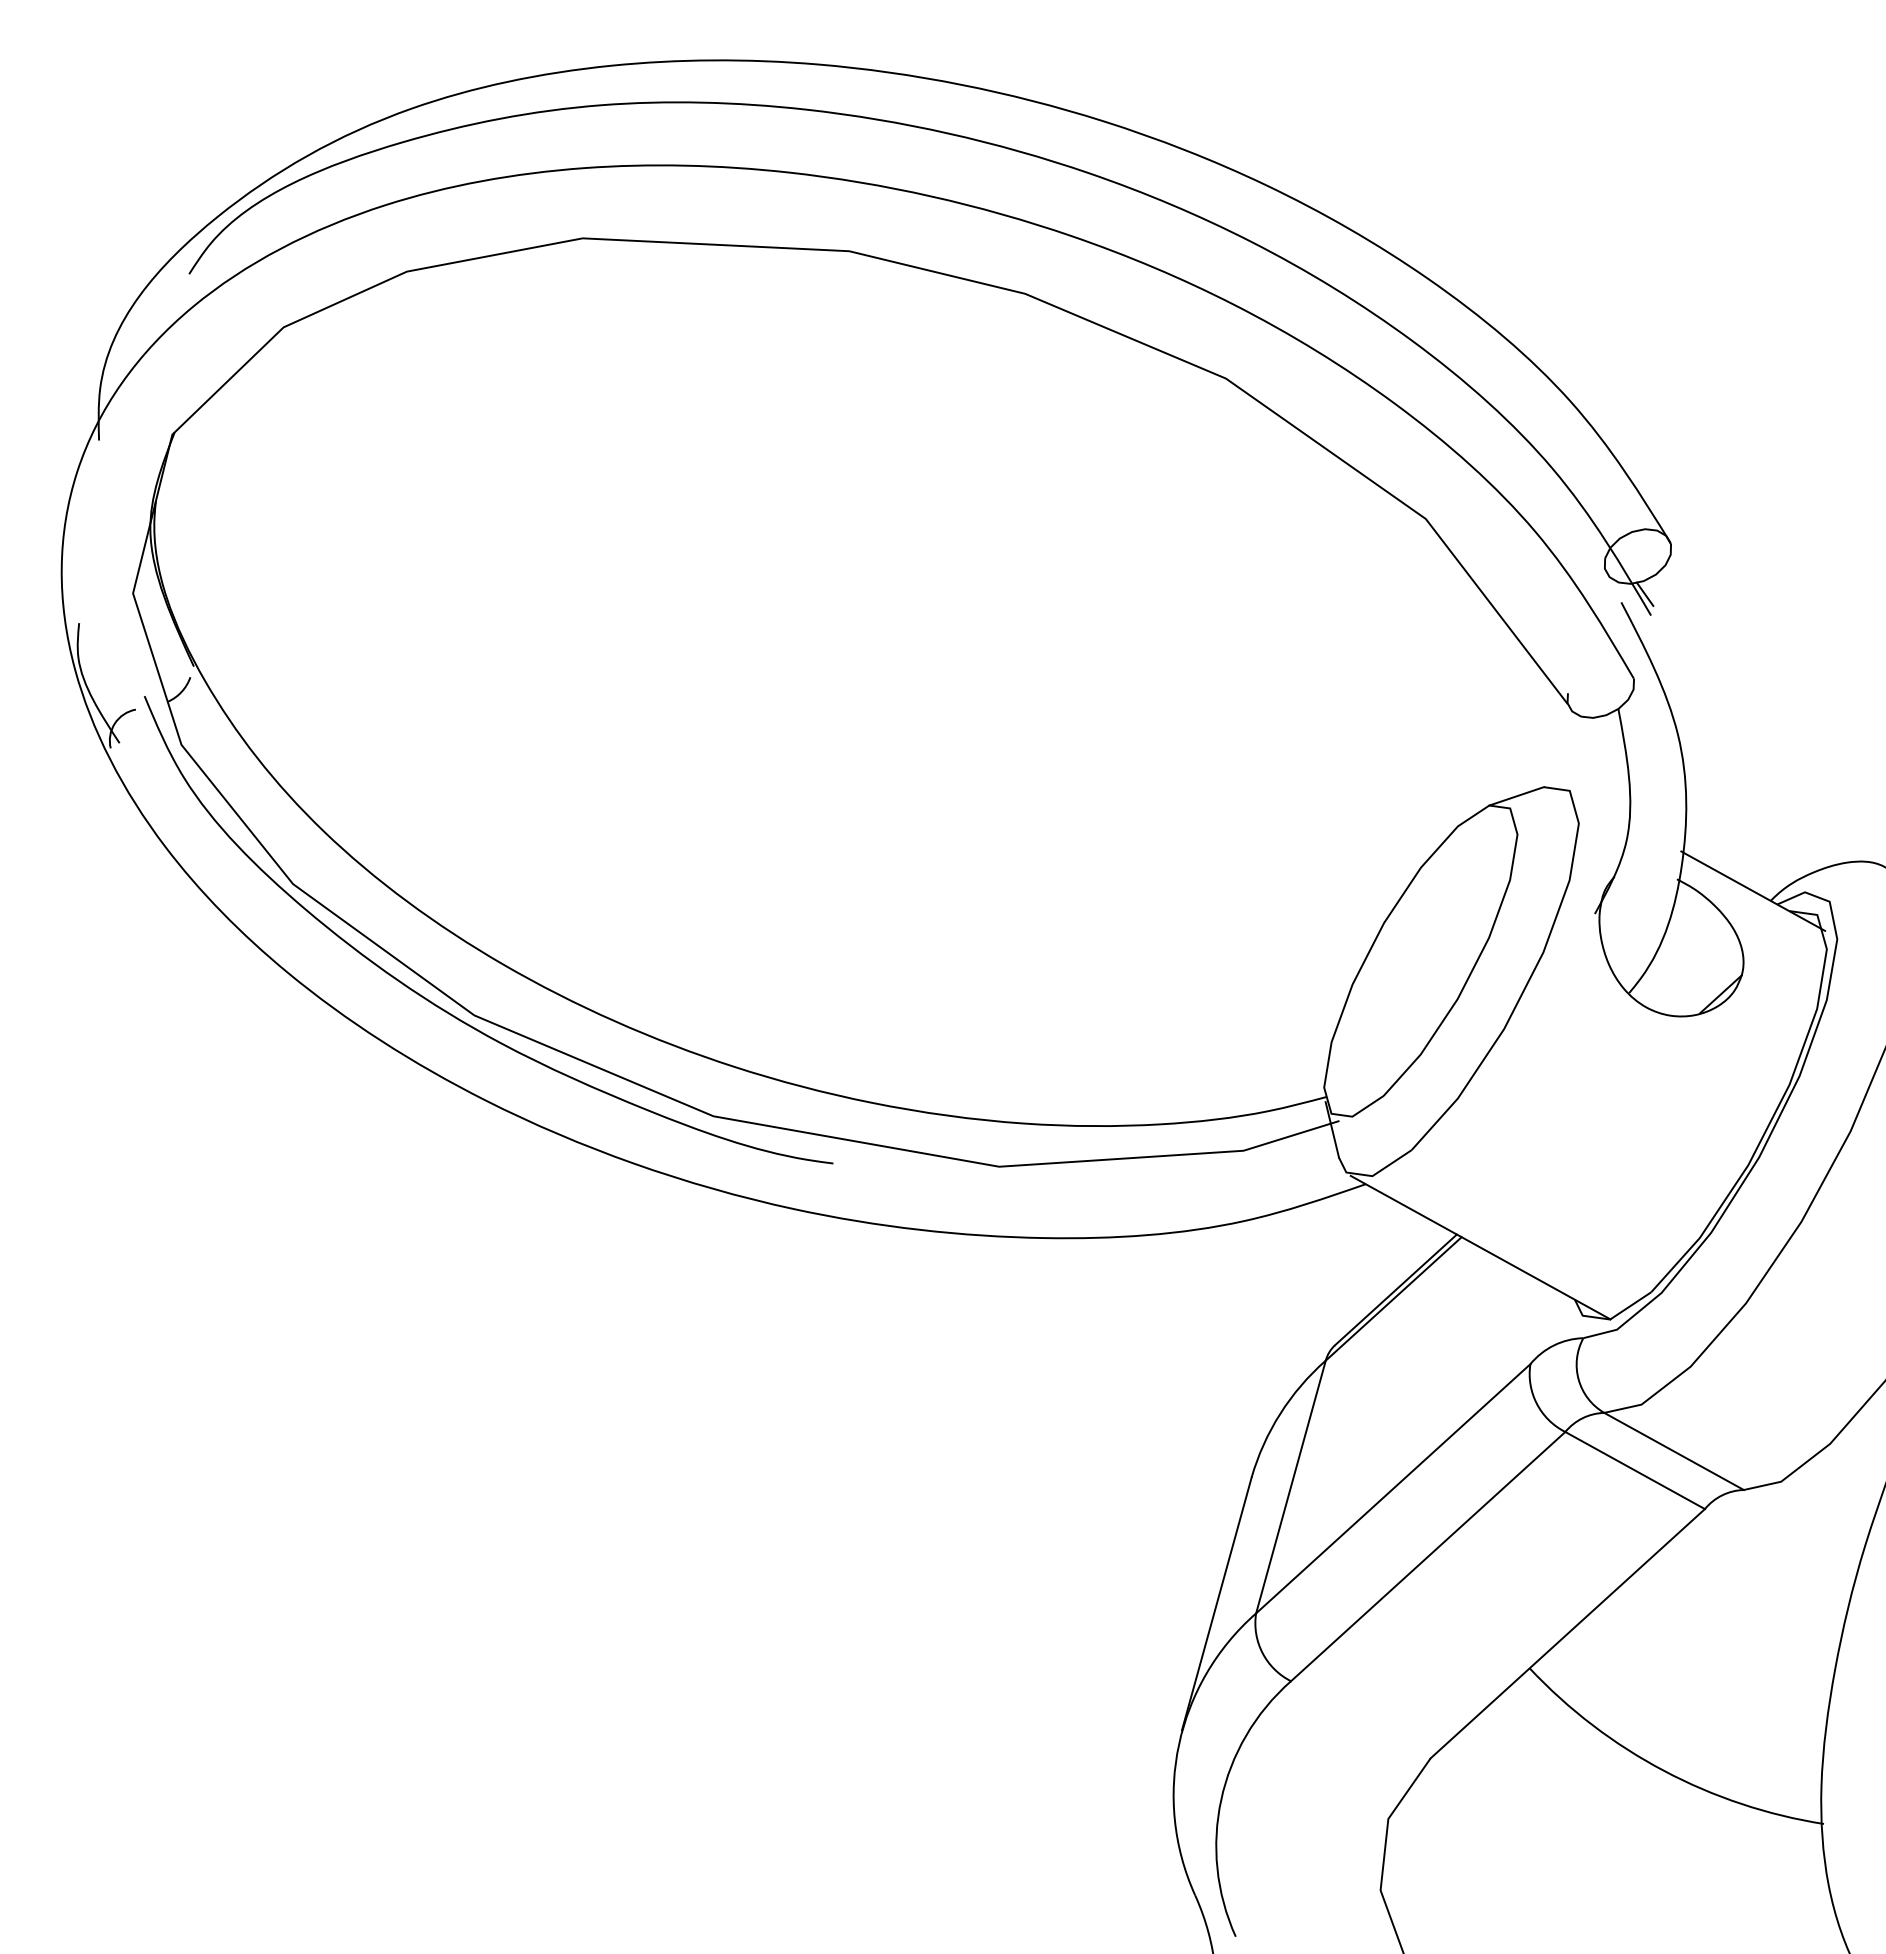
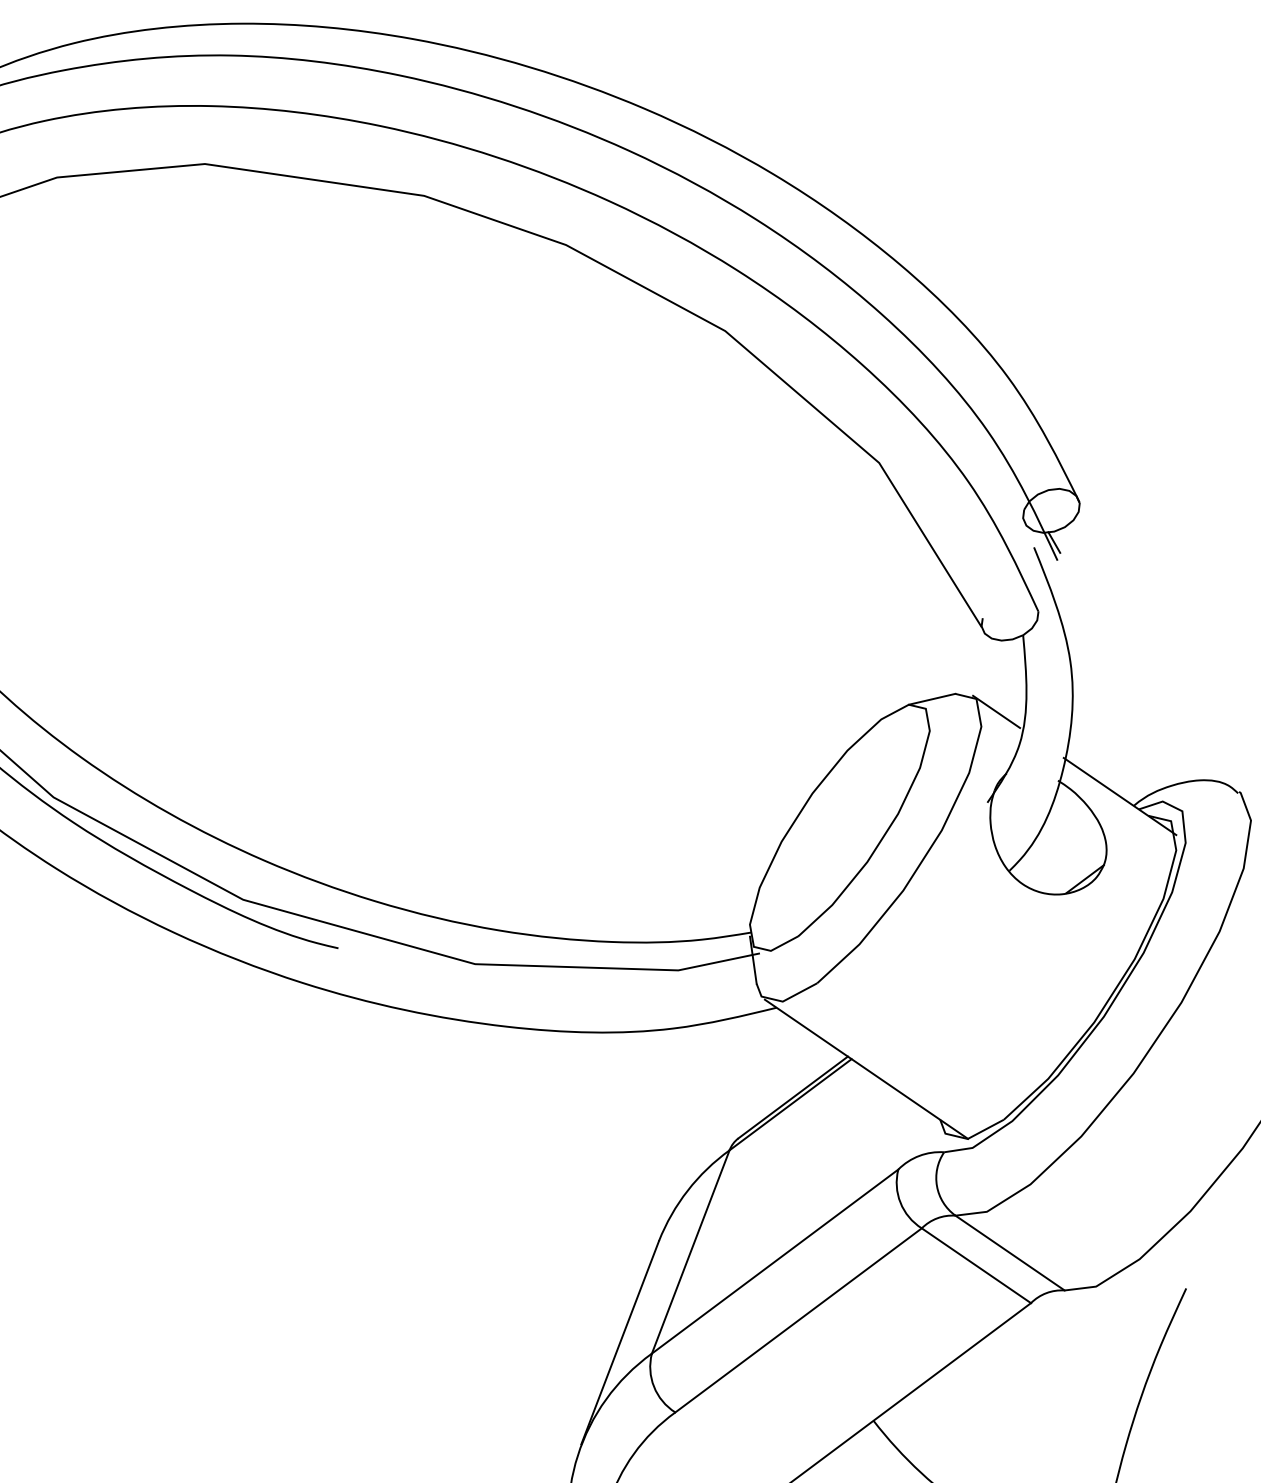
line: (1595, 803) -> (996, 711), added

